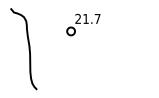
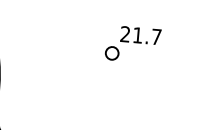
part: (83, 25) -> (132, 45), moved

